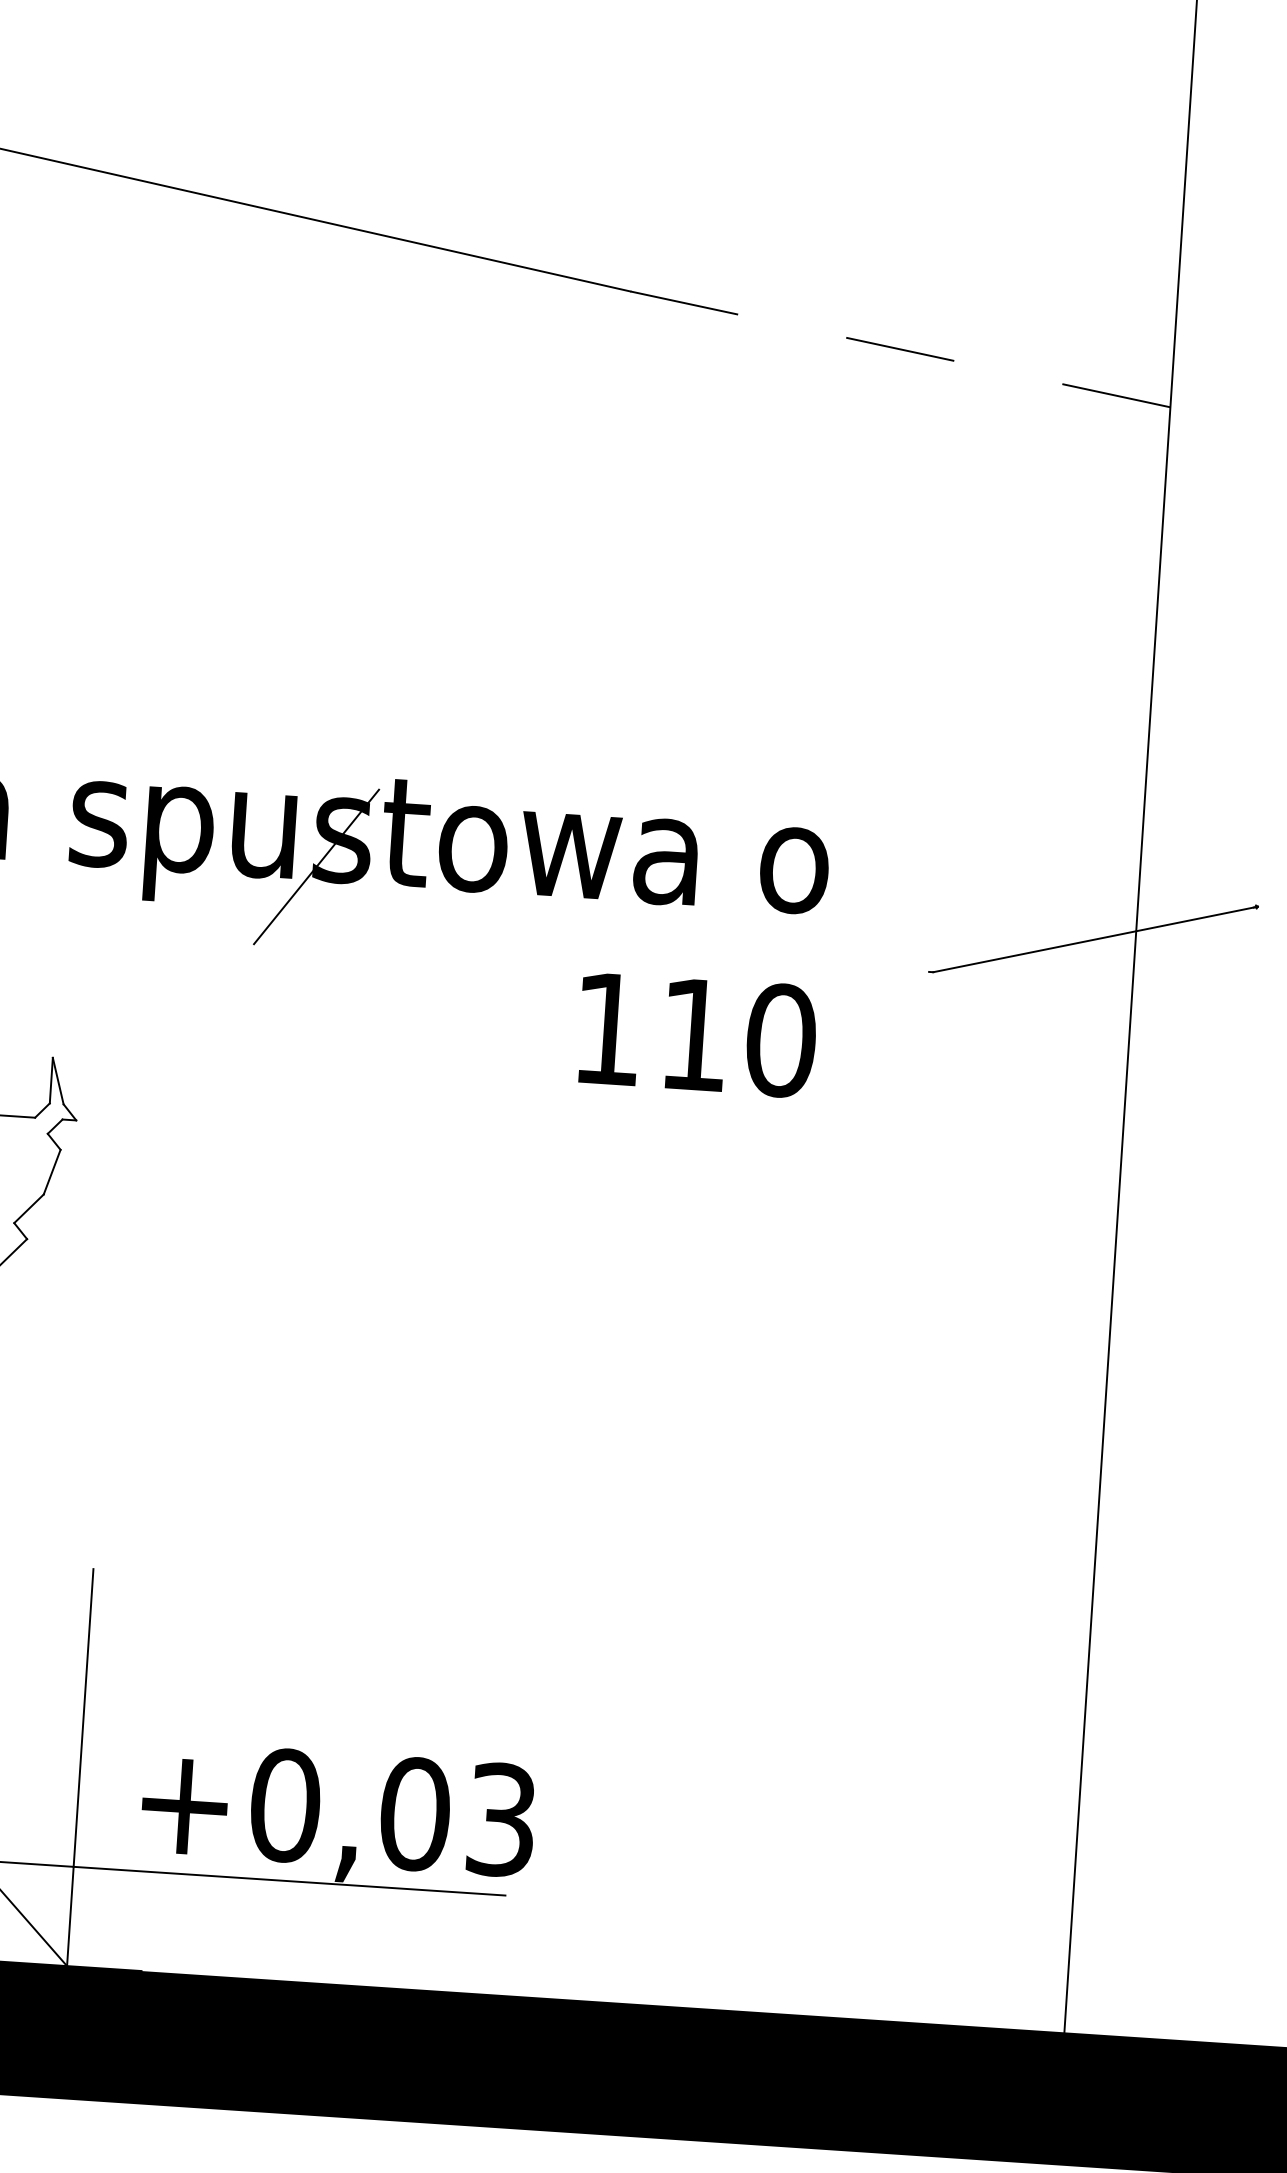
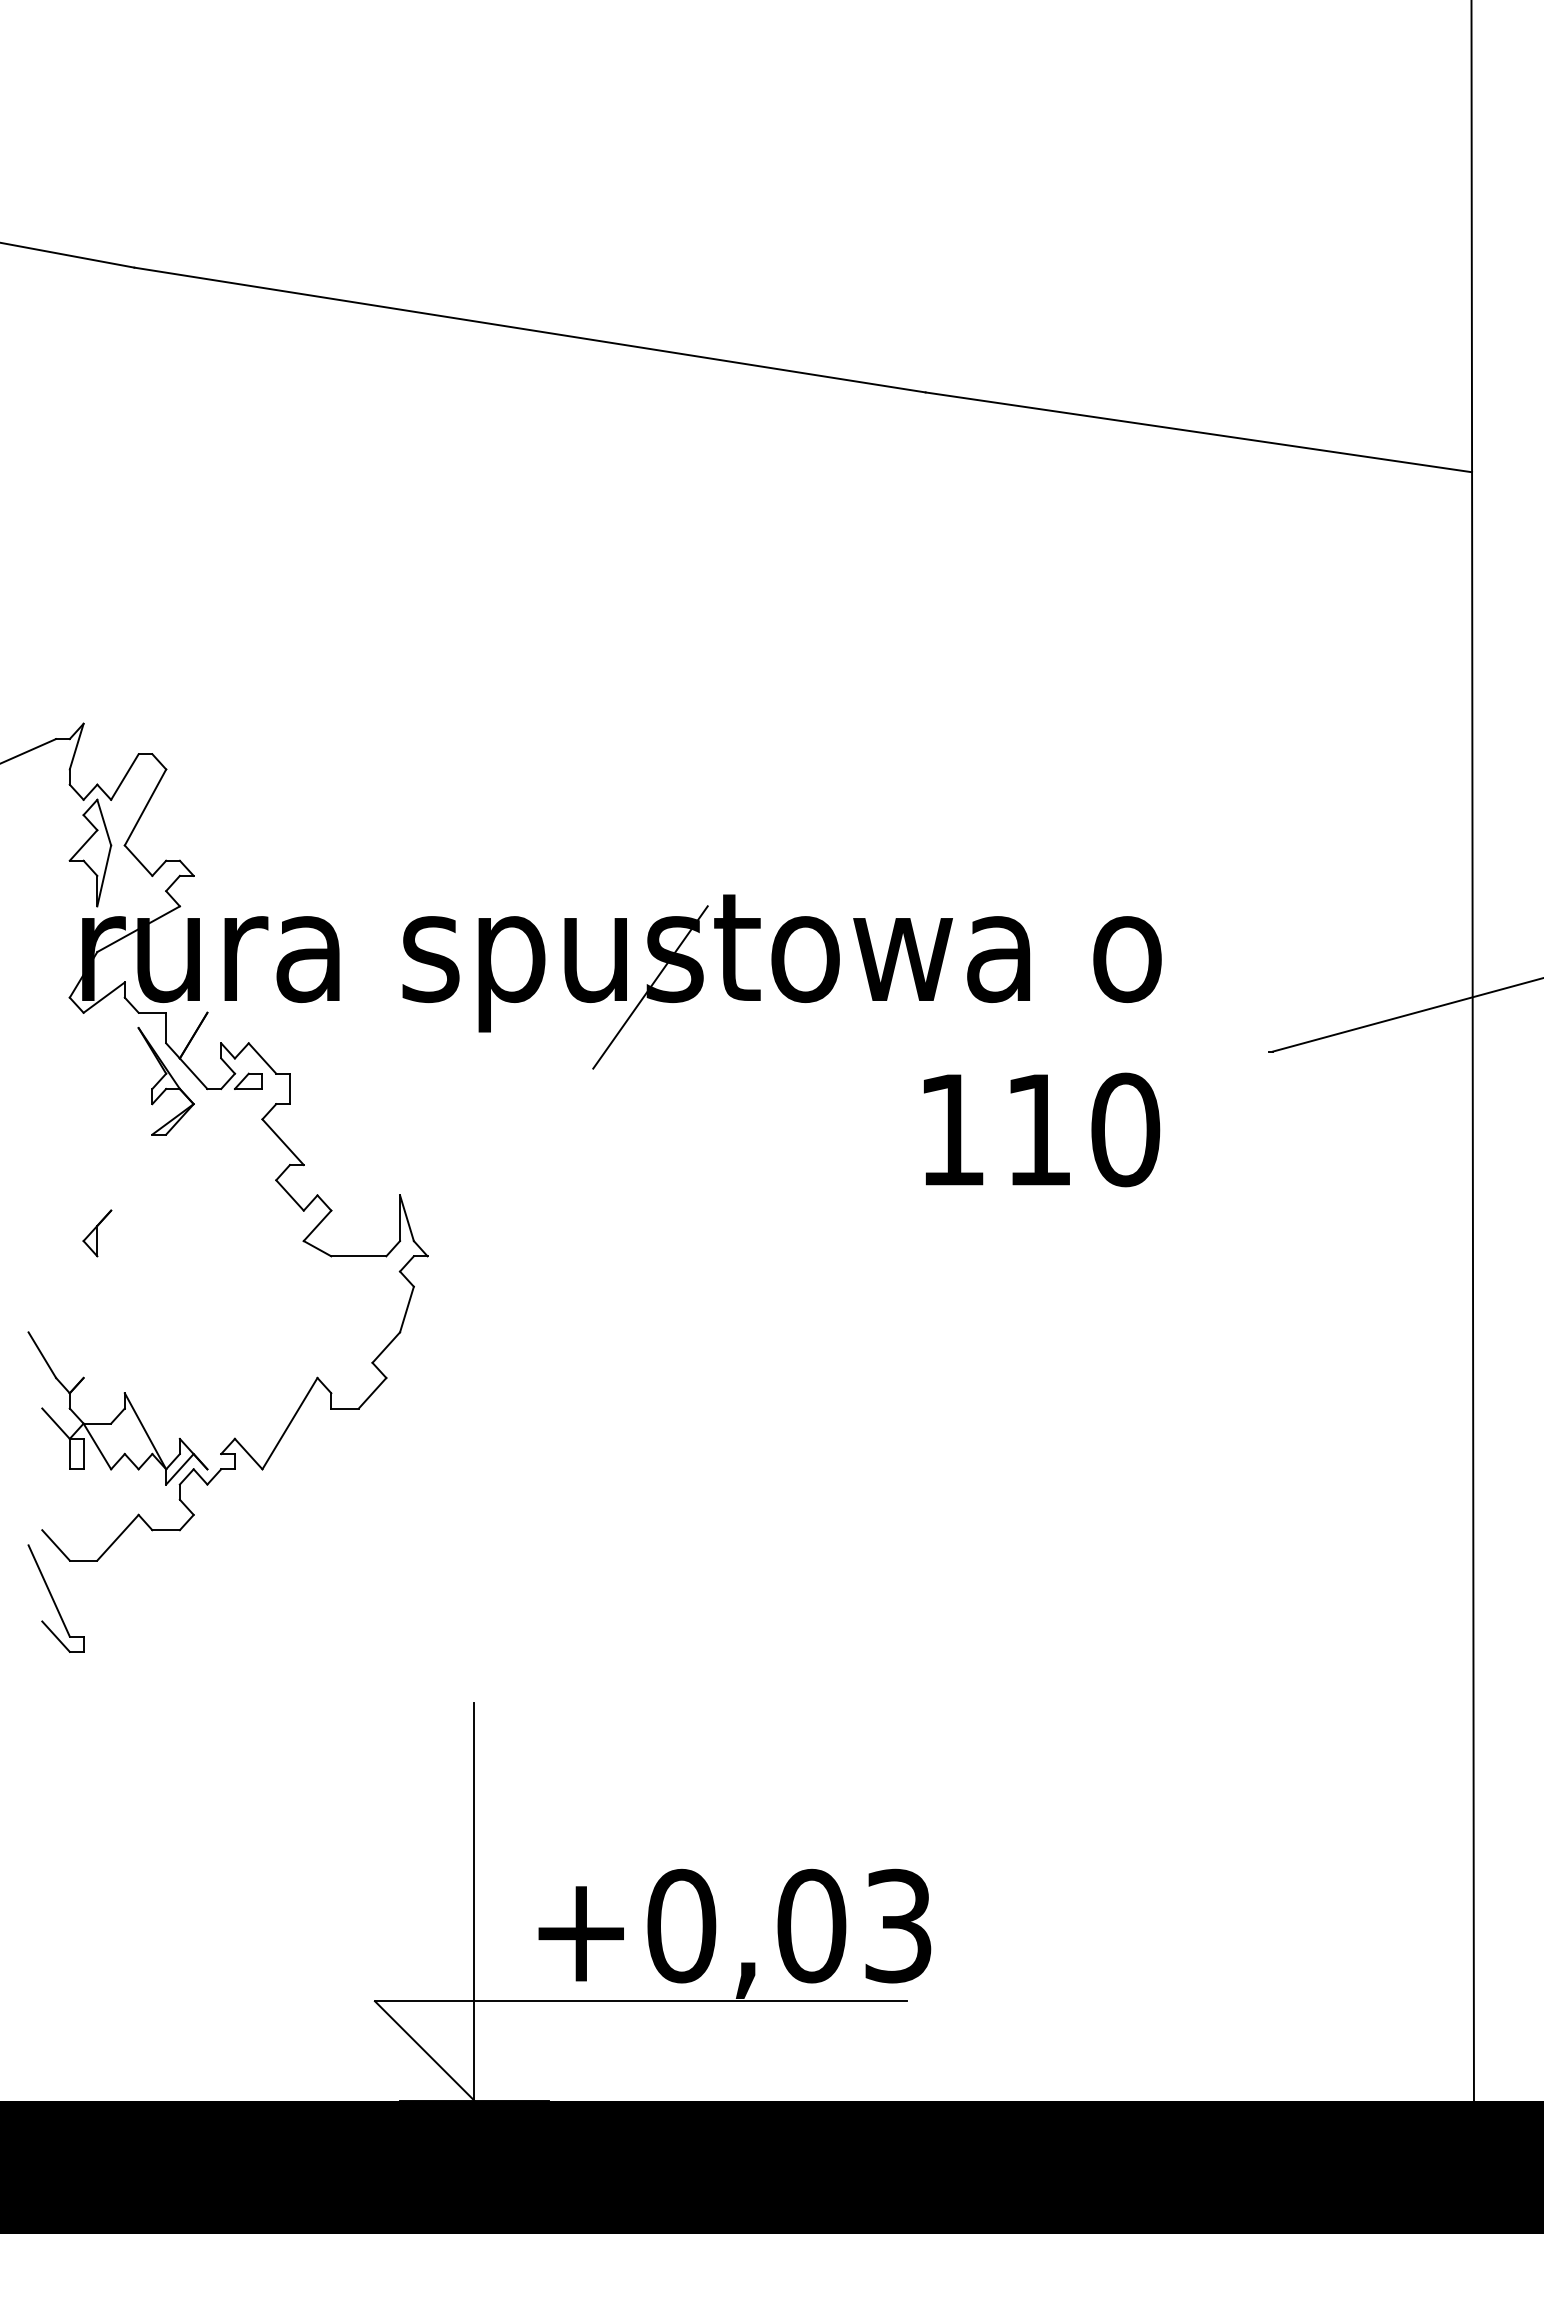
line: (900, 349) -> (1198, 432), dashed -> solid

